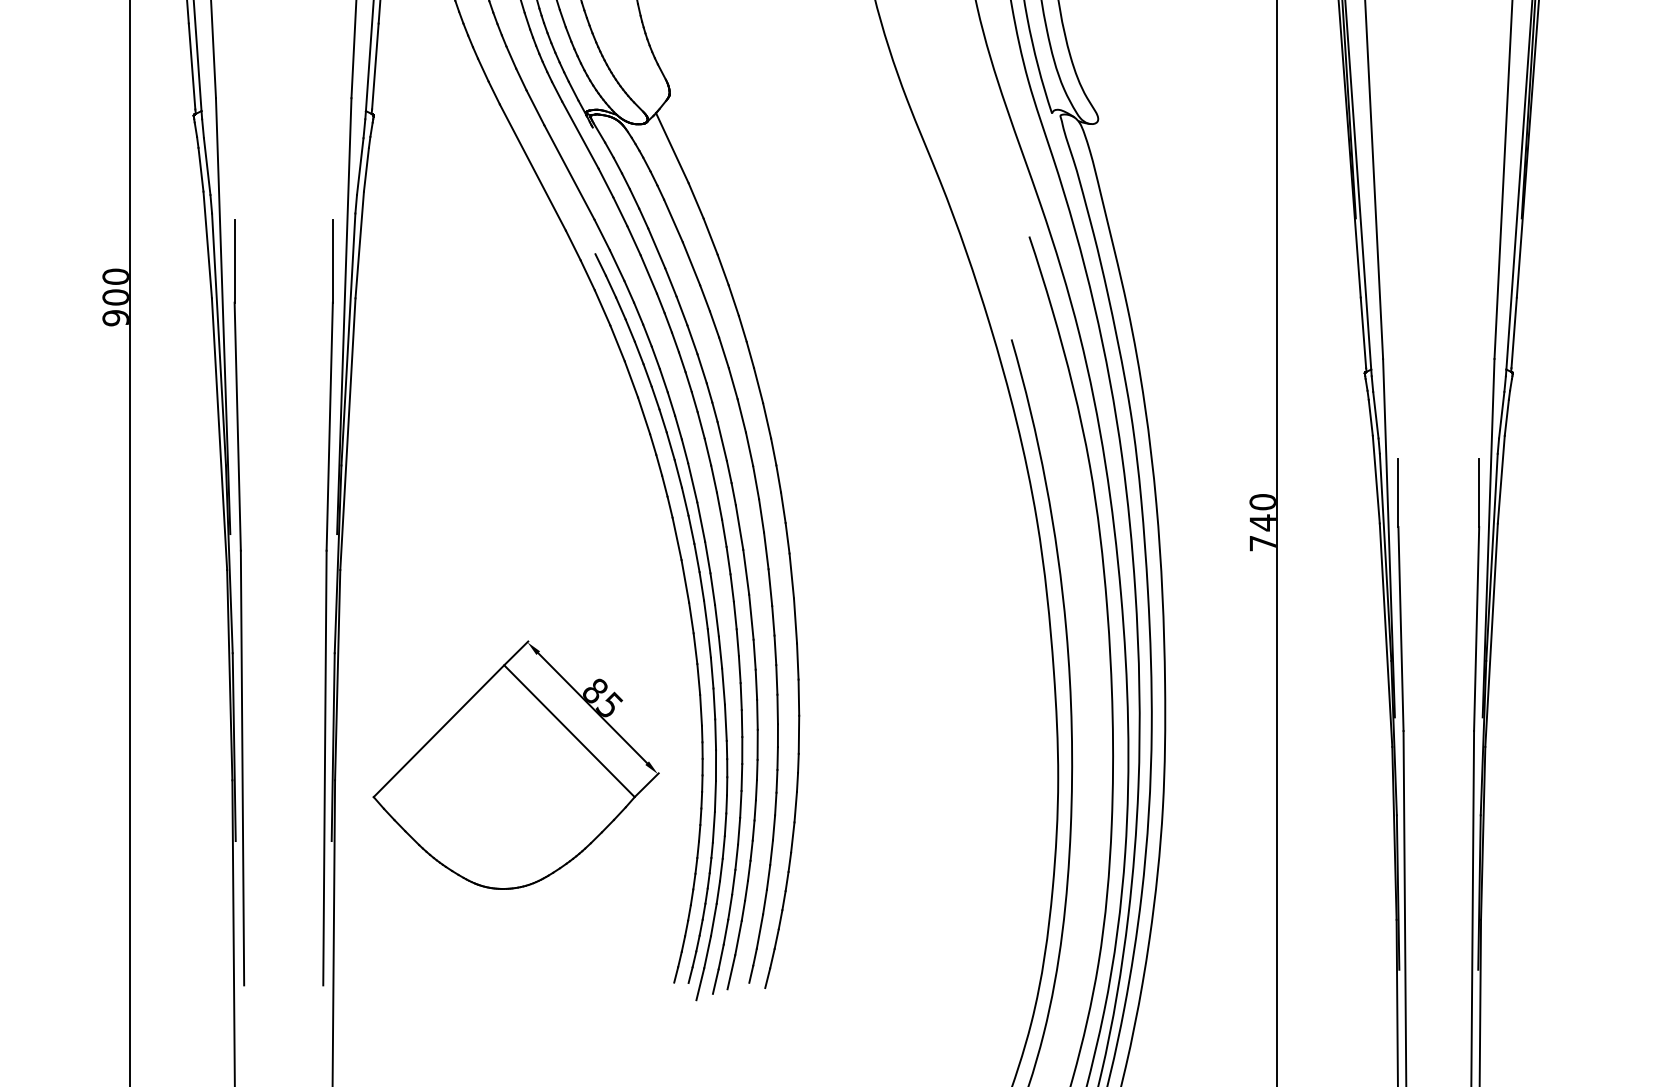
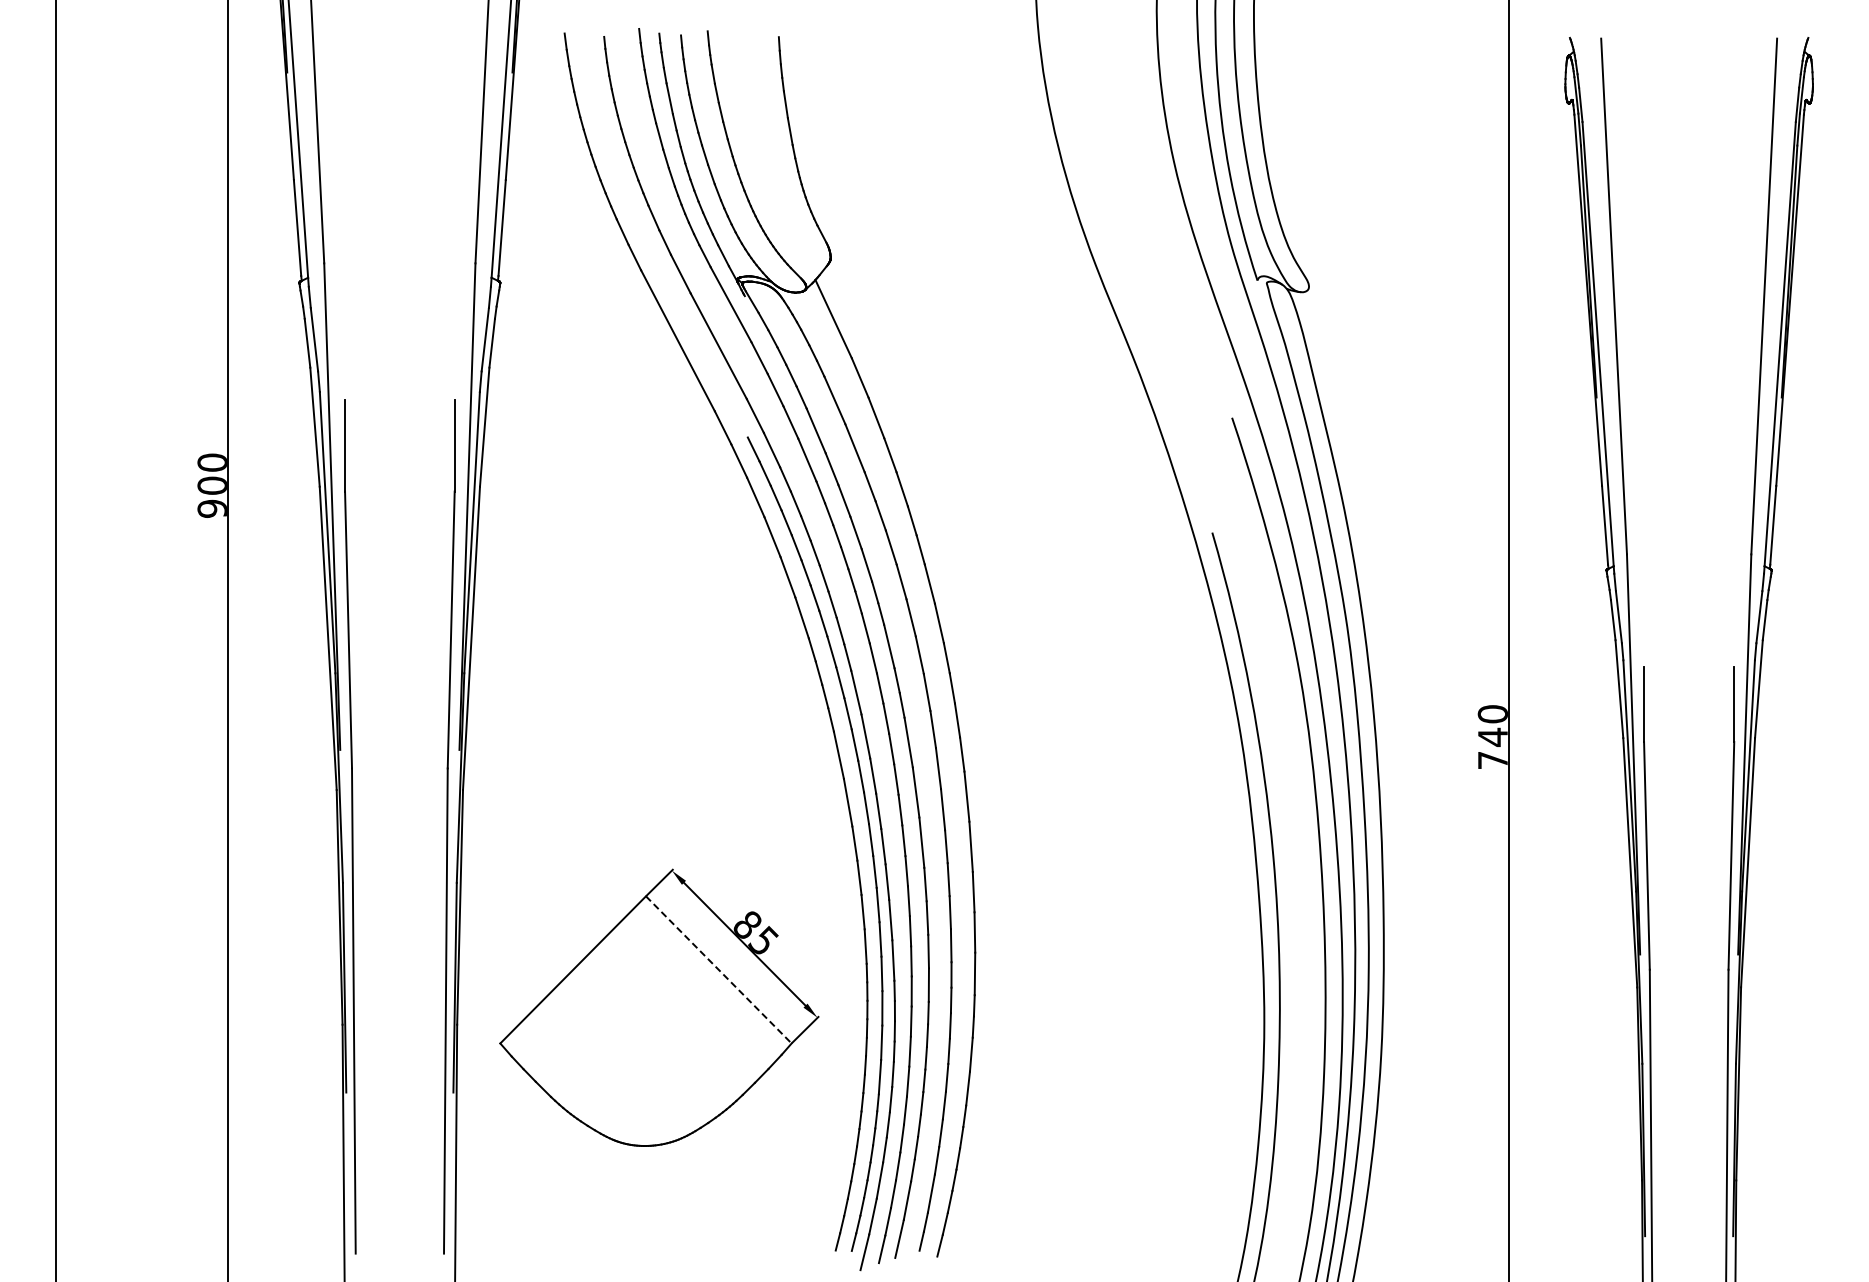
line: (569, 730) -> (718, 969), solid -> dashed

